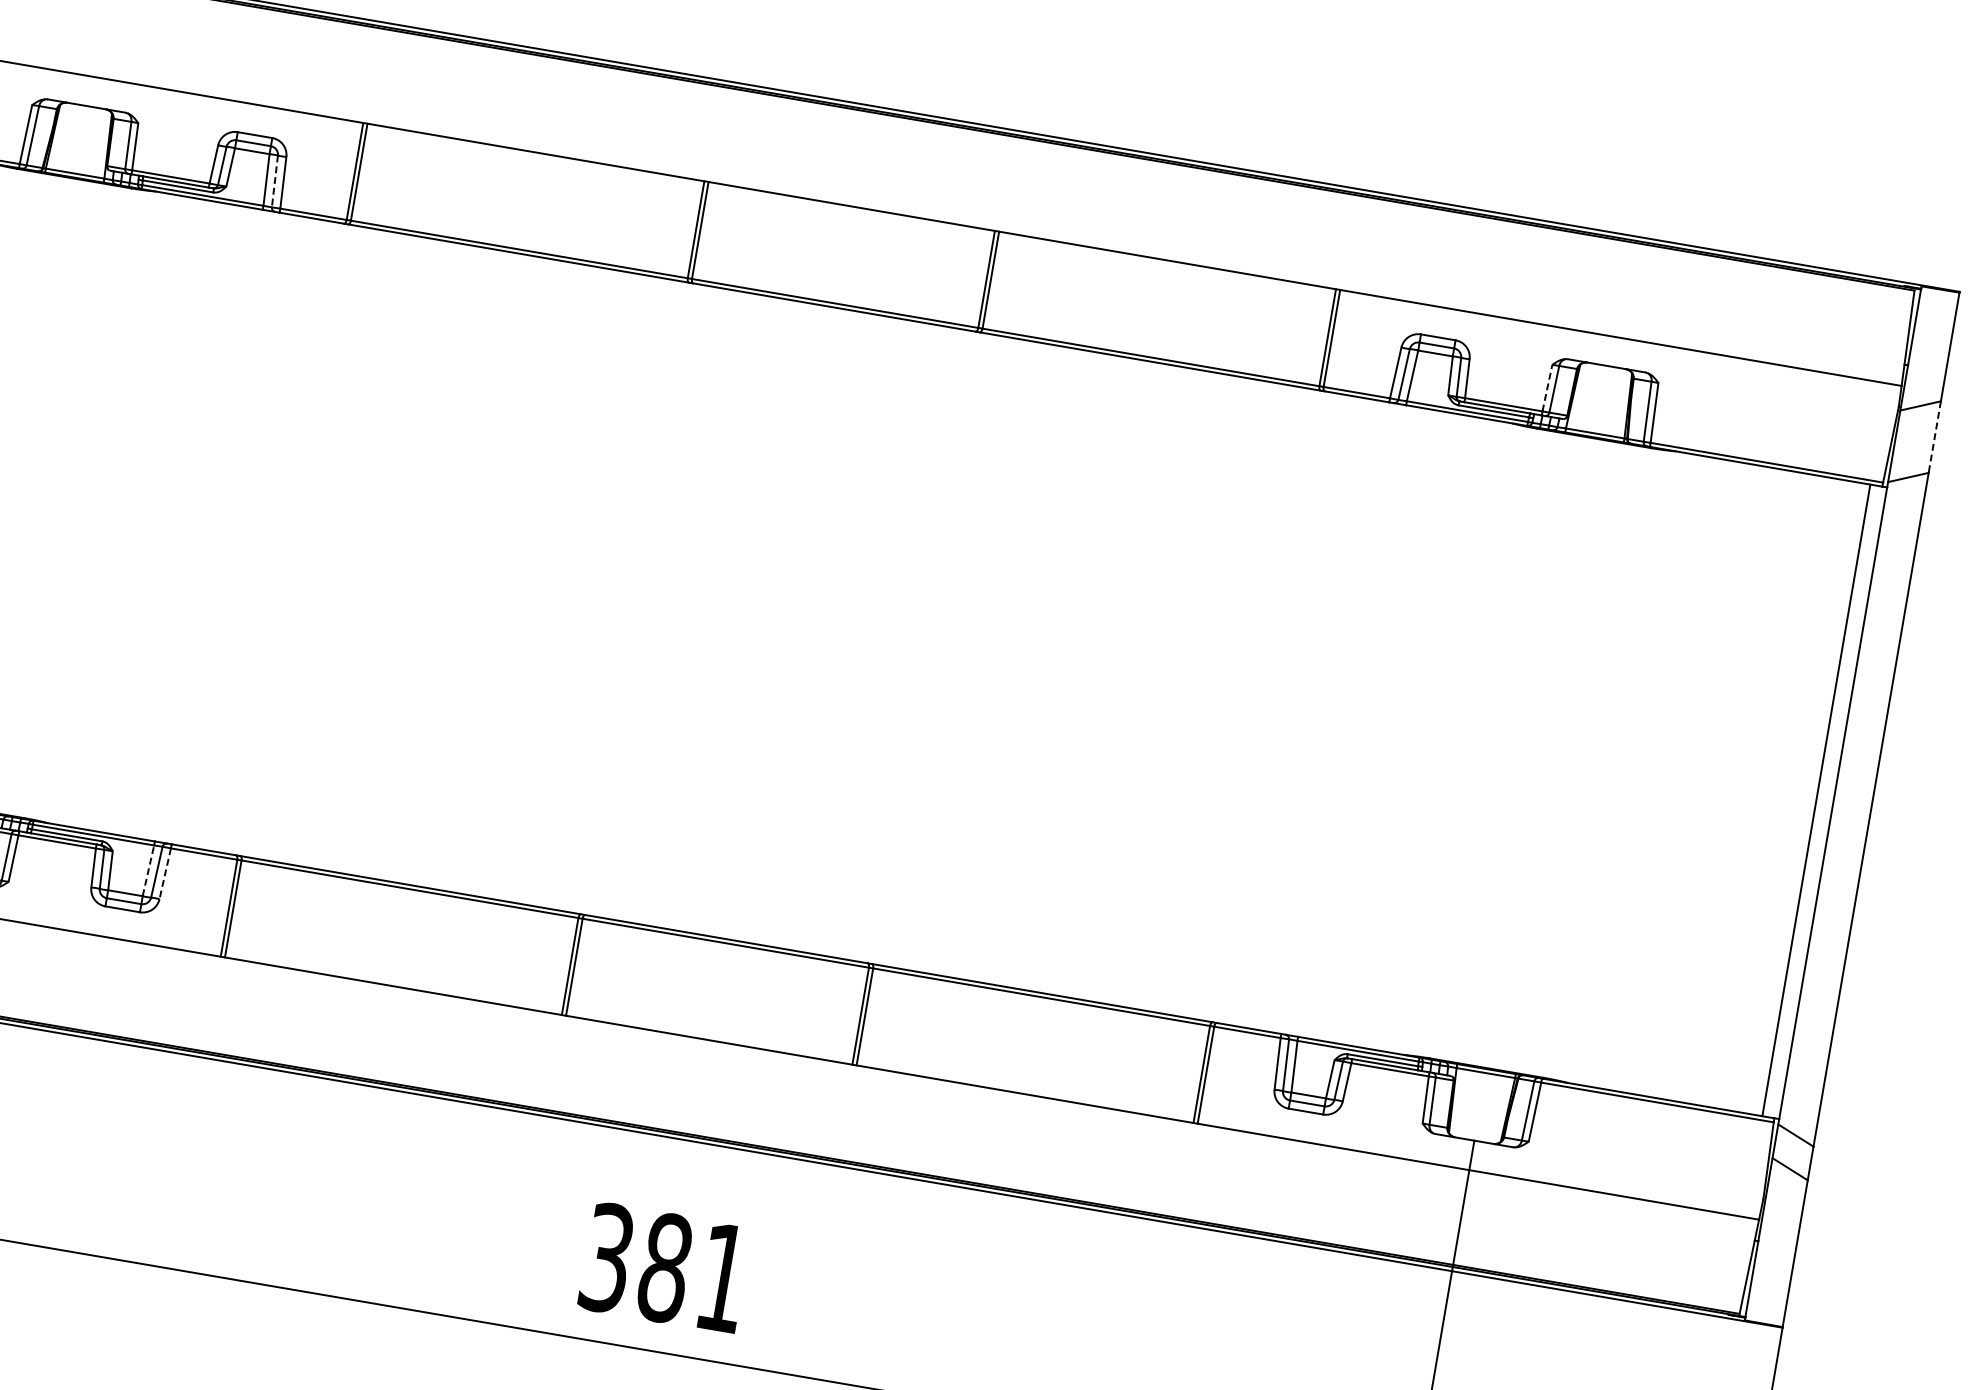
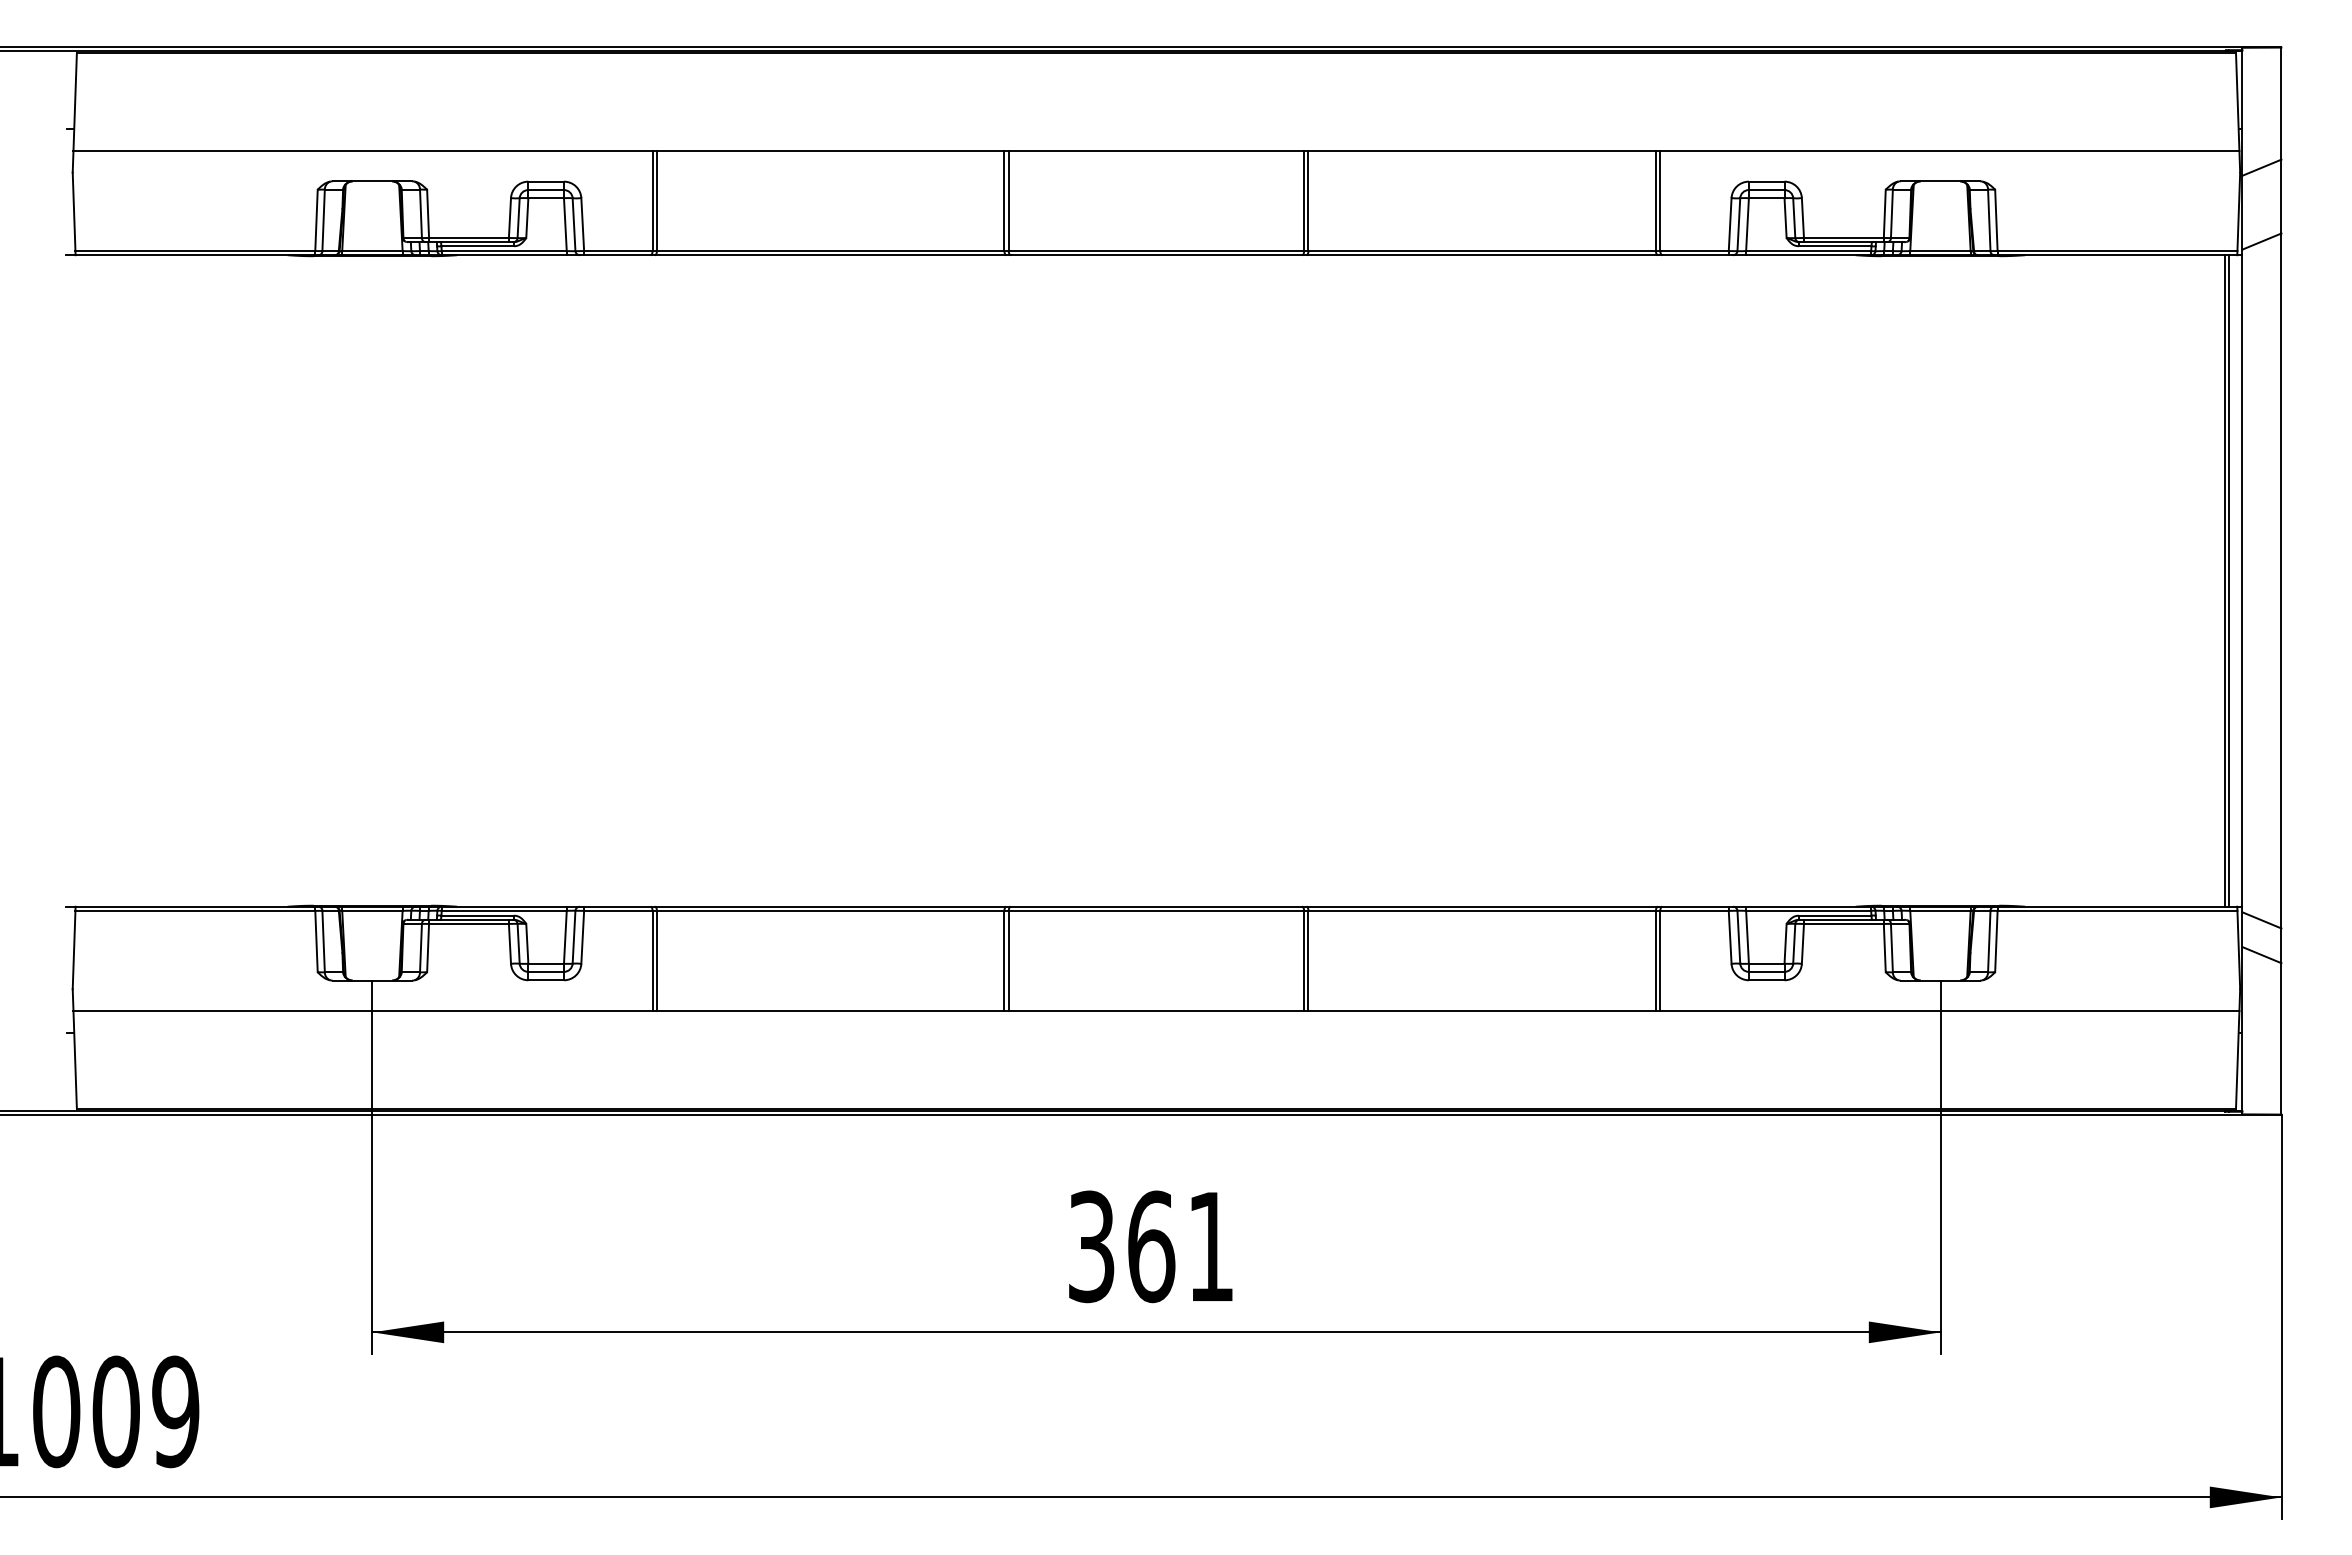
line: (275, 182) -> (574, 225), dashed -> solid
line: (1547, 387) -> (1884, 213), dashed -> solid
line: (1934, 437) -> (2281, 196), dashed -> solid
line: (1820, 800) -> (2229, 580), added
line: (148, 870) -> (565, 936), dashed -> solid
line: (165, 873) -> (582, 937), dashed -> solid
text: (665, 1267) -> (1151, 1246), 381 -> 361

